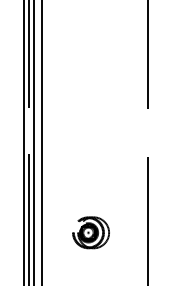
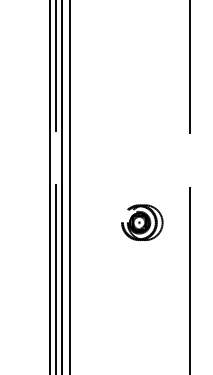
part: (91, 232) -> (142, 222), moved

